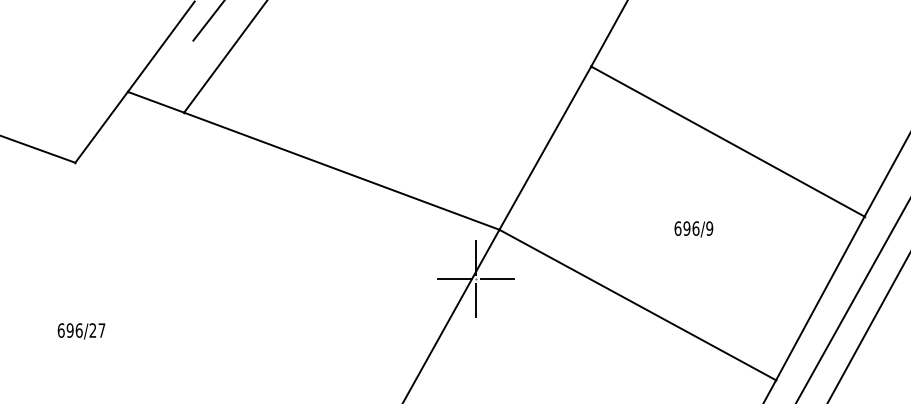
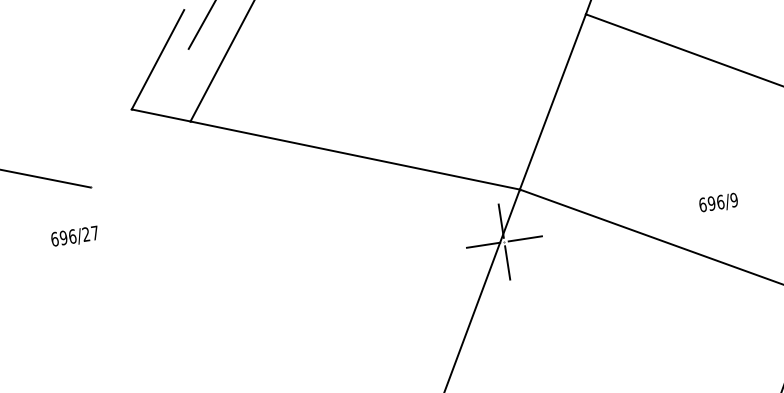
line: (101, 126) -> (110, 147), removed
text: (693, 229) -> (718, 203), moved
text: (81, 331) -> (75, 237), moved

